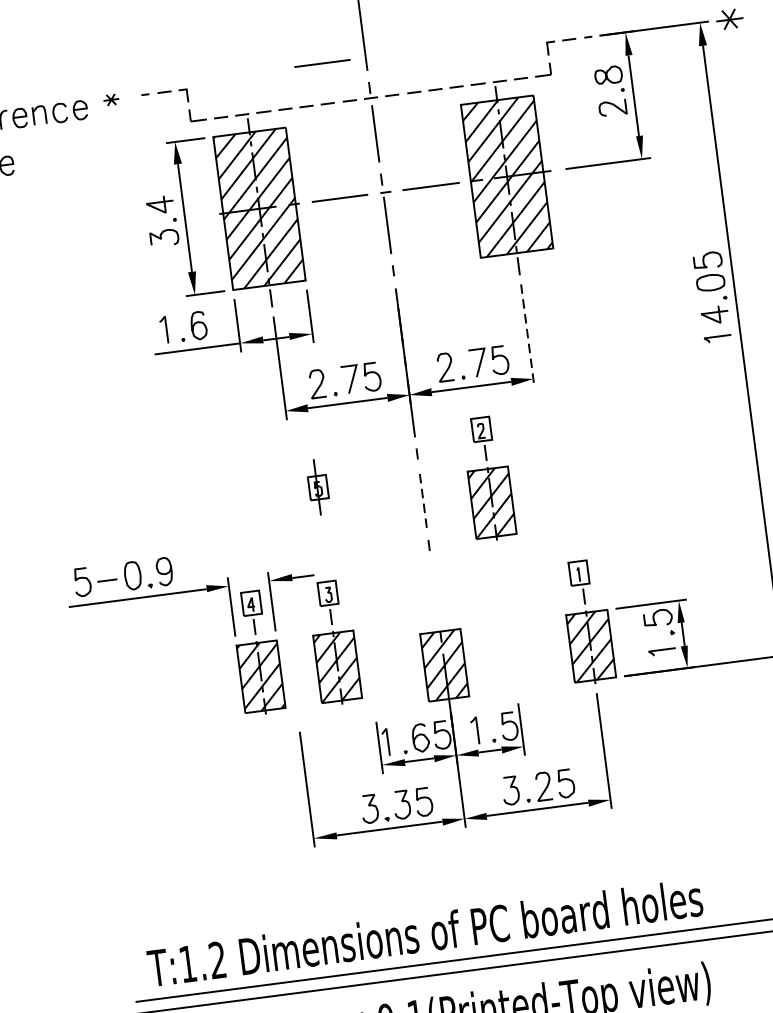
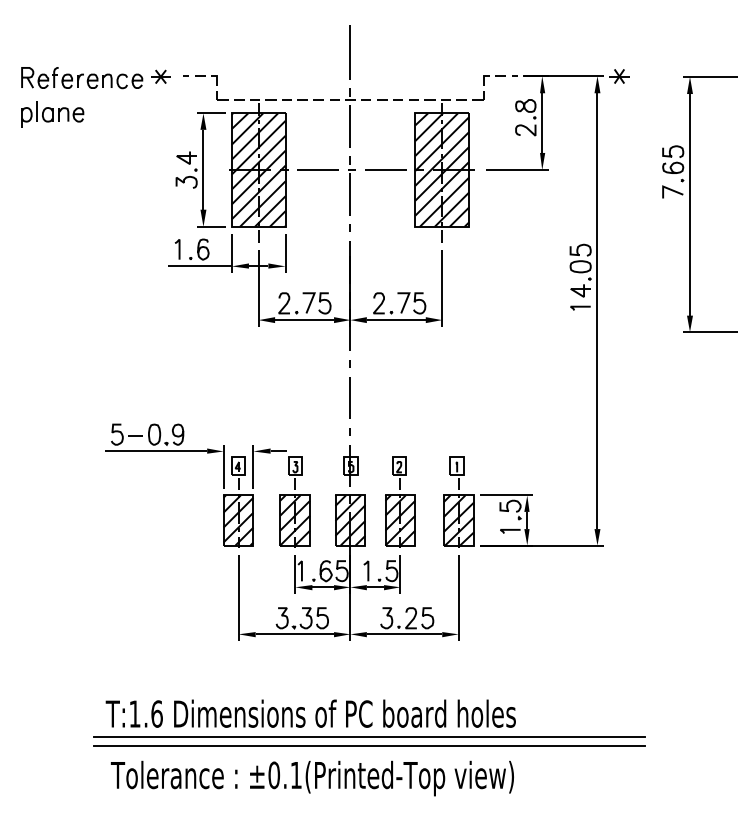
line: (321, 62) -> (317, 69), removed
part: (110, 99) -> (160, 76), size x1.67
line: (528, 336) -> (442, 288), dashed -> solid
part: (488, 477) -> (400, 501), moved
part: (317, 487) -> (350, 465), moved
line: (423, 499) -> (350, 397), dashed -> solid
part: (234, 632) -> (223, 485), moved
text: (216, 959) -> (156, 713), T:1.2 -> T:1.6

